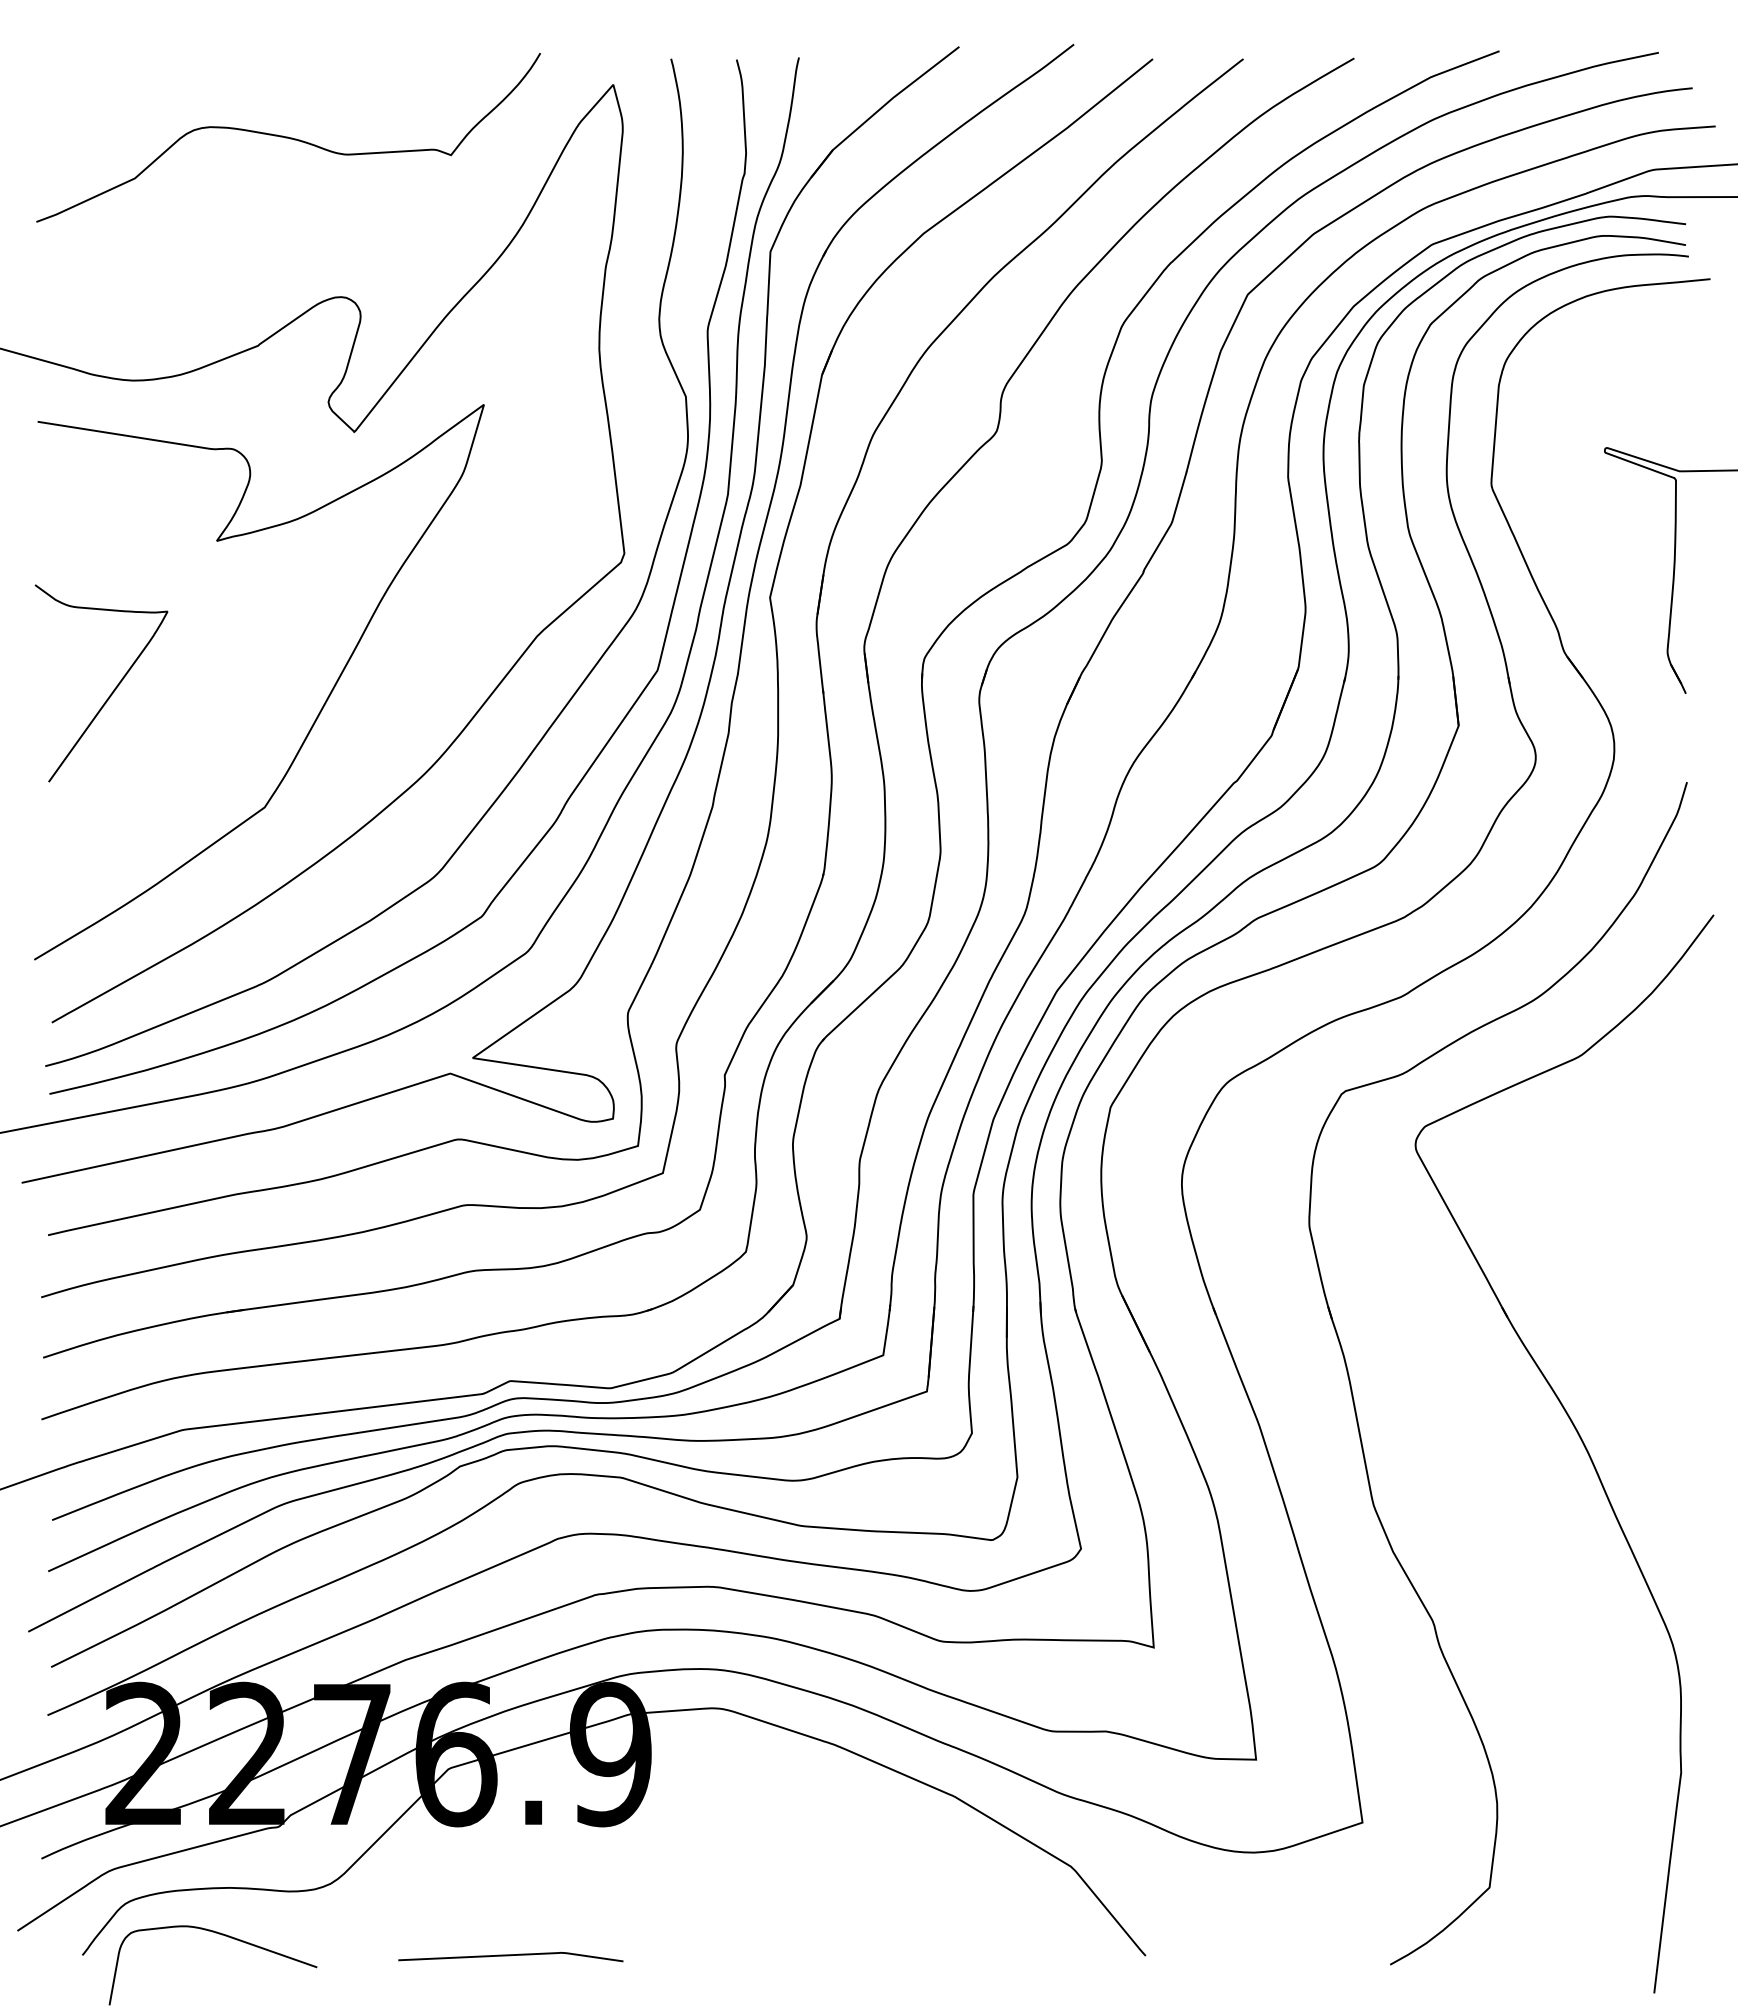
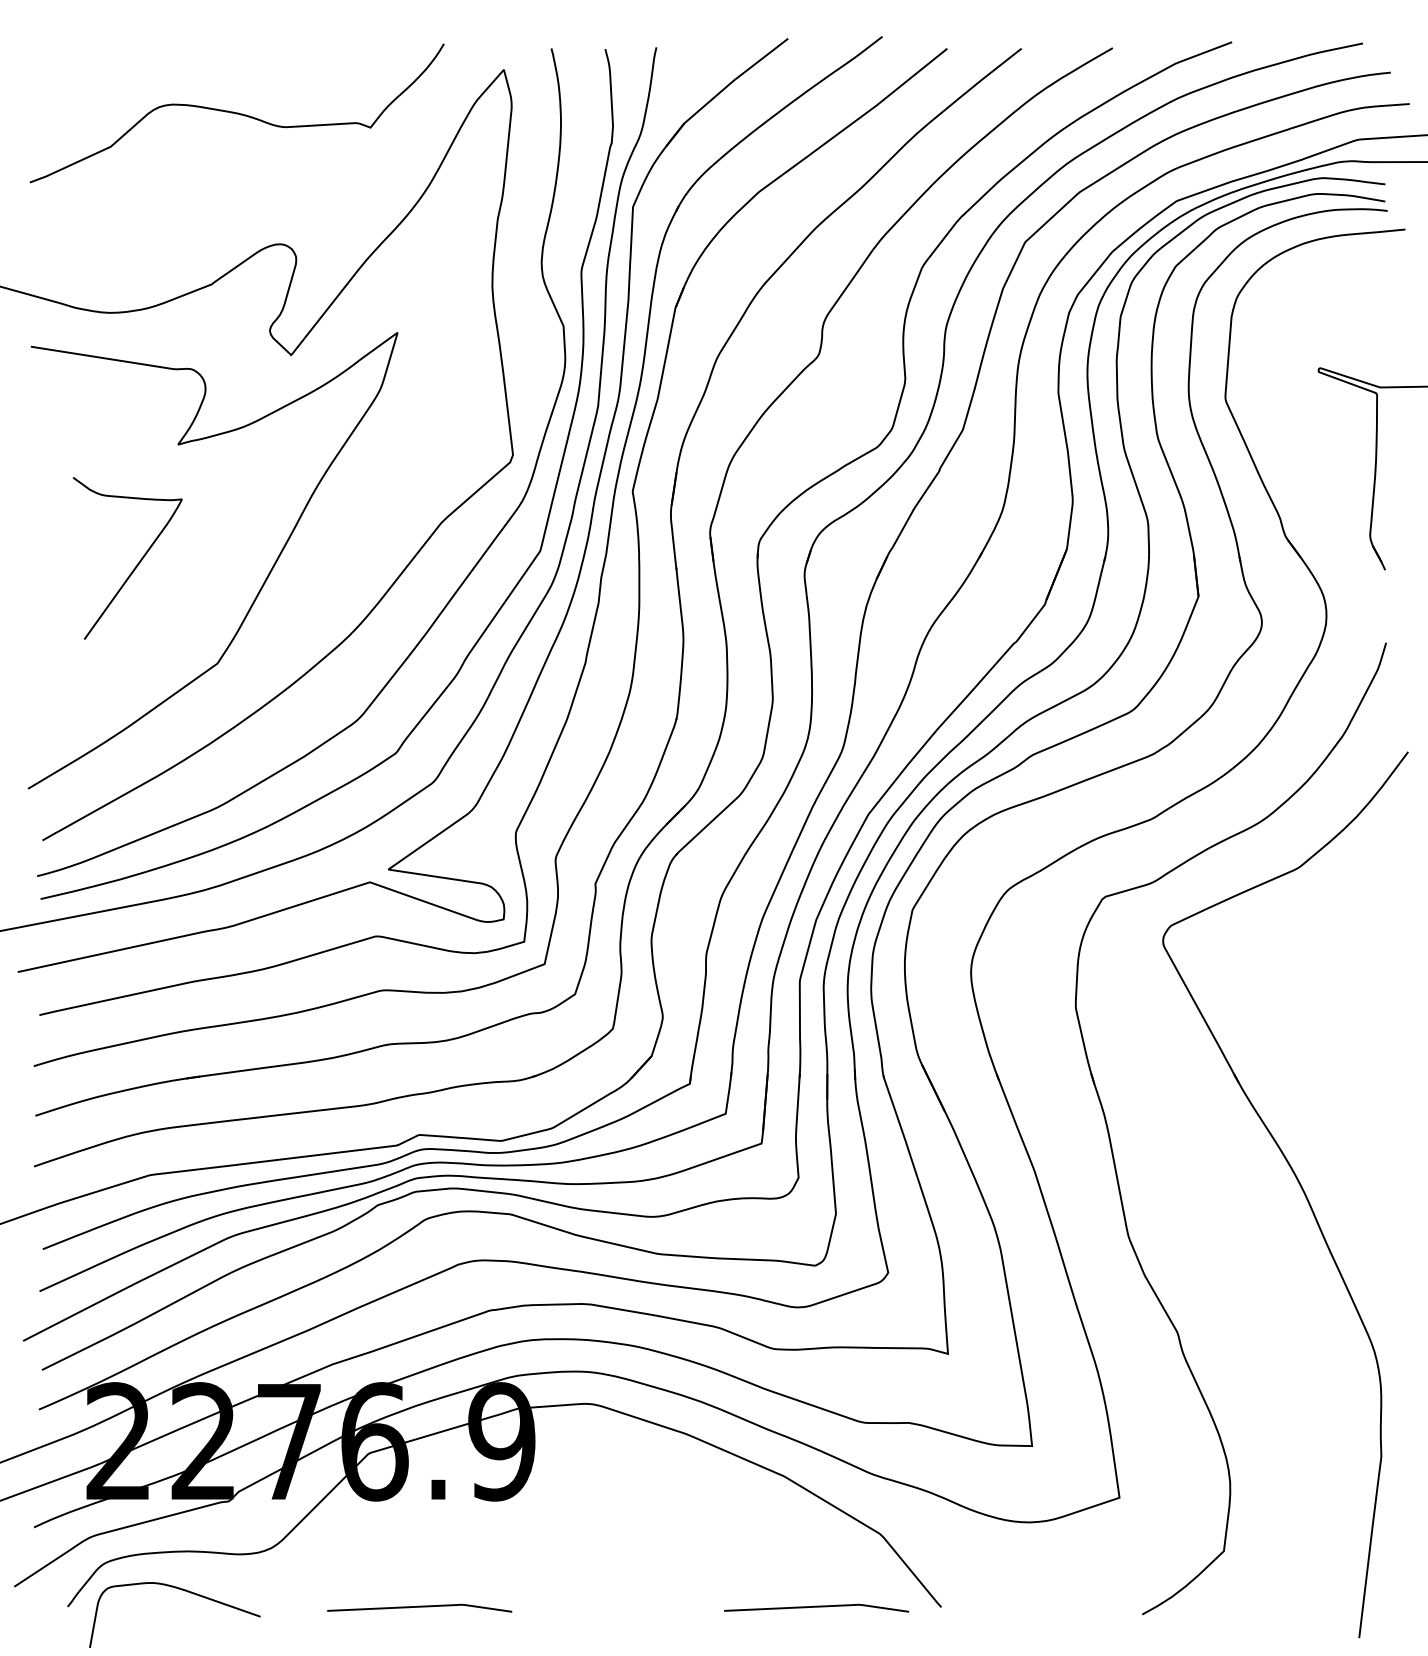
curve: (113, 689) -> (137, 563), moved
curve: (993, 1956) -> (816, 1607), added

